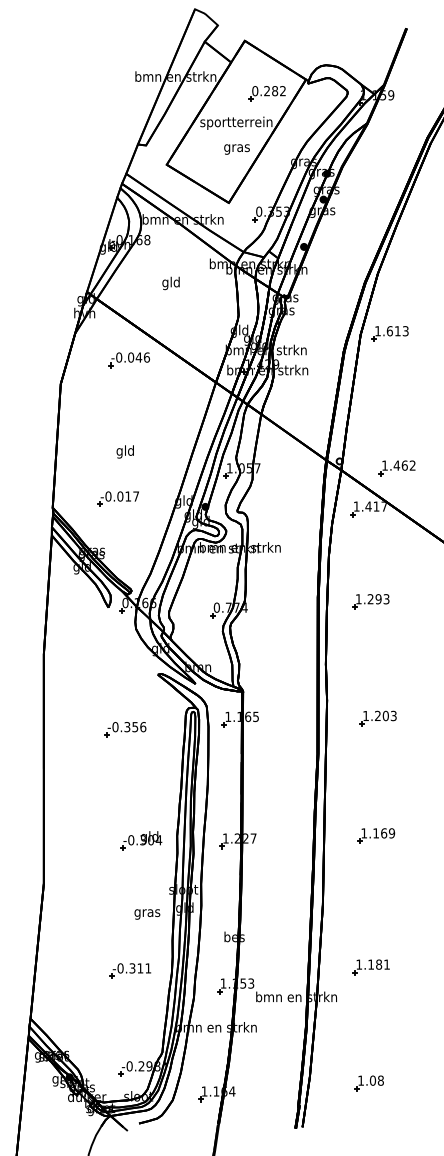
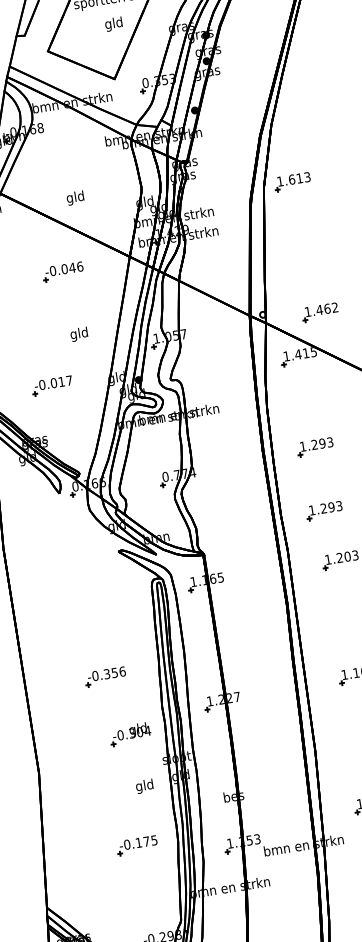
text: (236, 147) -> (113, 23), gras -> gld
text: (170, 283) -> (74, 198), moved
part: (128, 360) -> (62, 272), moved
text: (124, 451) -> (78, 334), moved
text: (384, 506) -> (313, 351), 1.417 -> 1.415
part: (369, 666) -> (323, 510), added
part: (125, 729) -> (105, 676), moved
part: (141, 840) -> (130, 733), moved
text: (147, 912) -> (144, 785), gras -> gld
text: (140, 968) -> (146, 841), -0.311 -> -0.175

